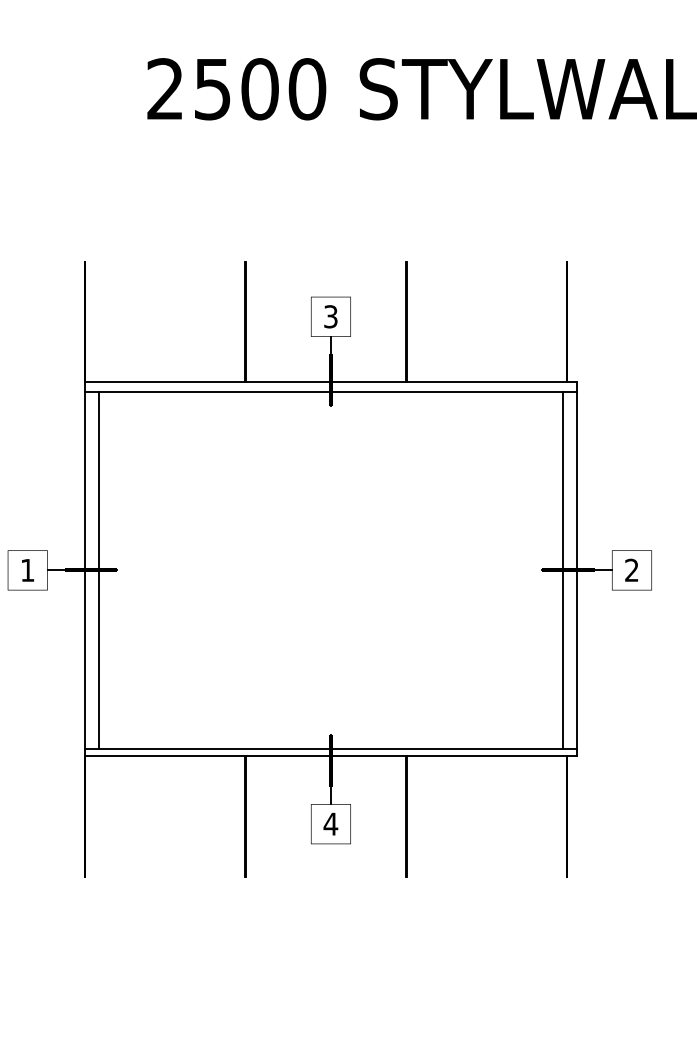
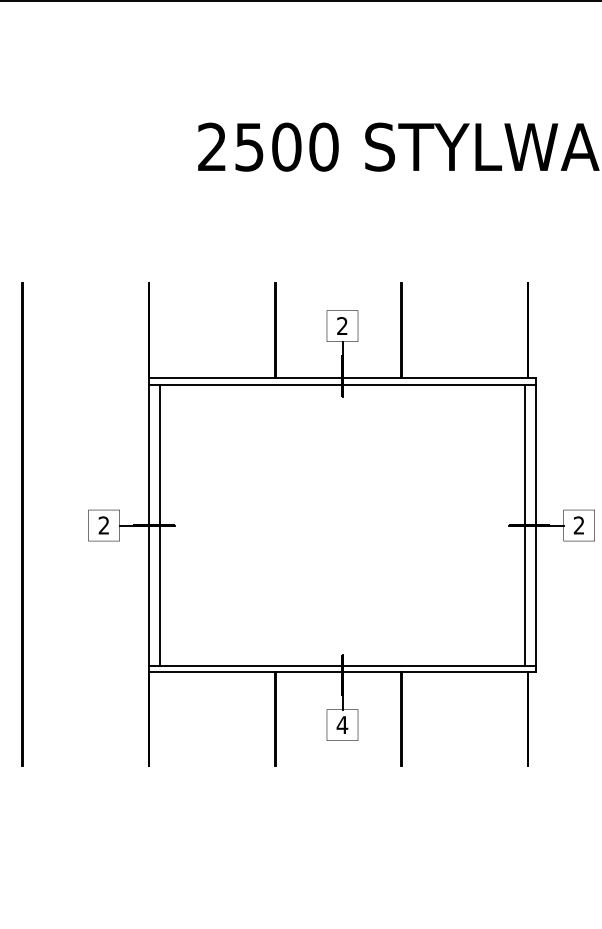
text: (330, 317) -> (342, 326), 3 -> 2
text: (27, 570) -> (103, 525), 1 -> 2

